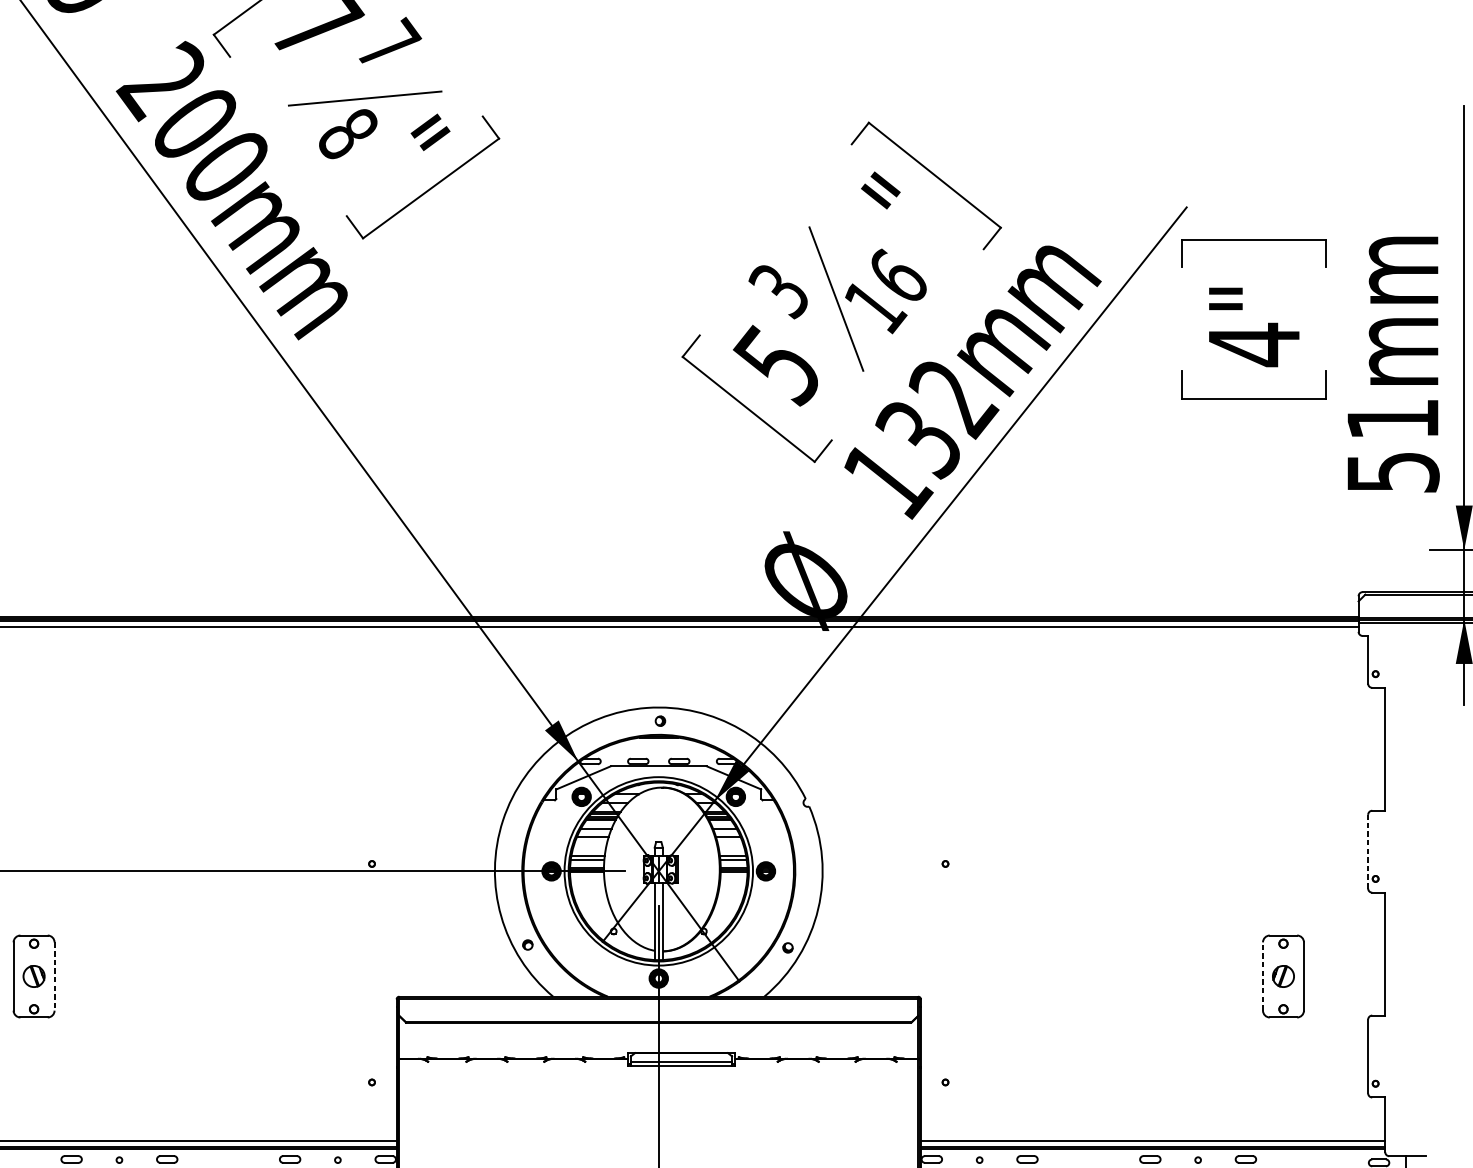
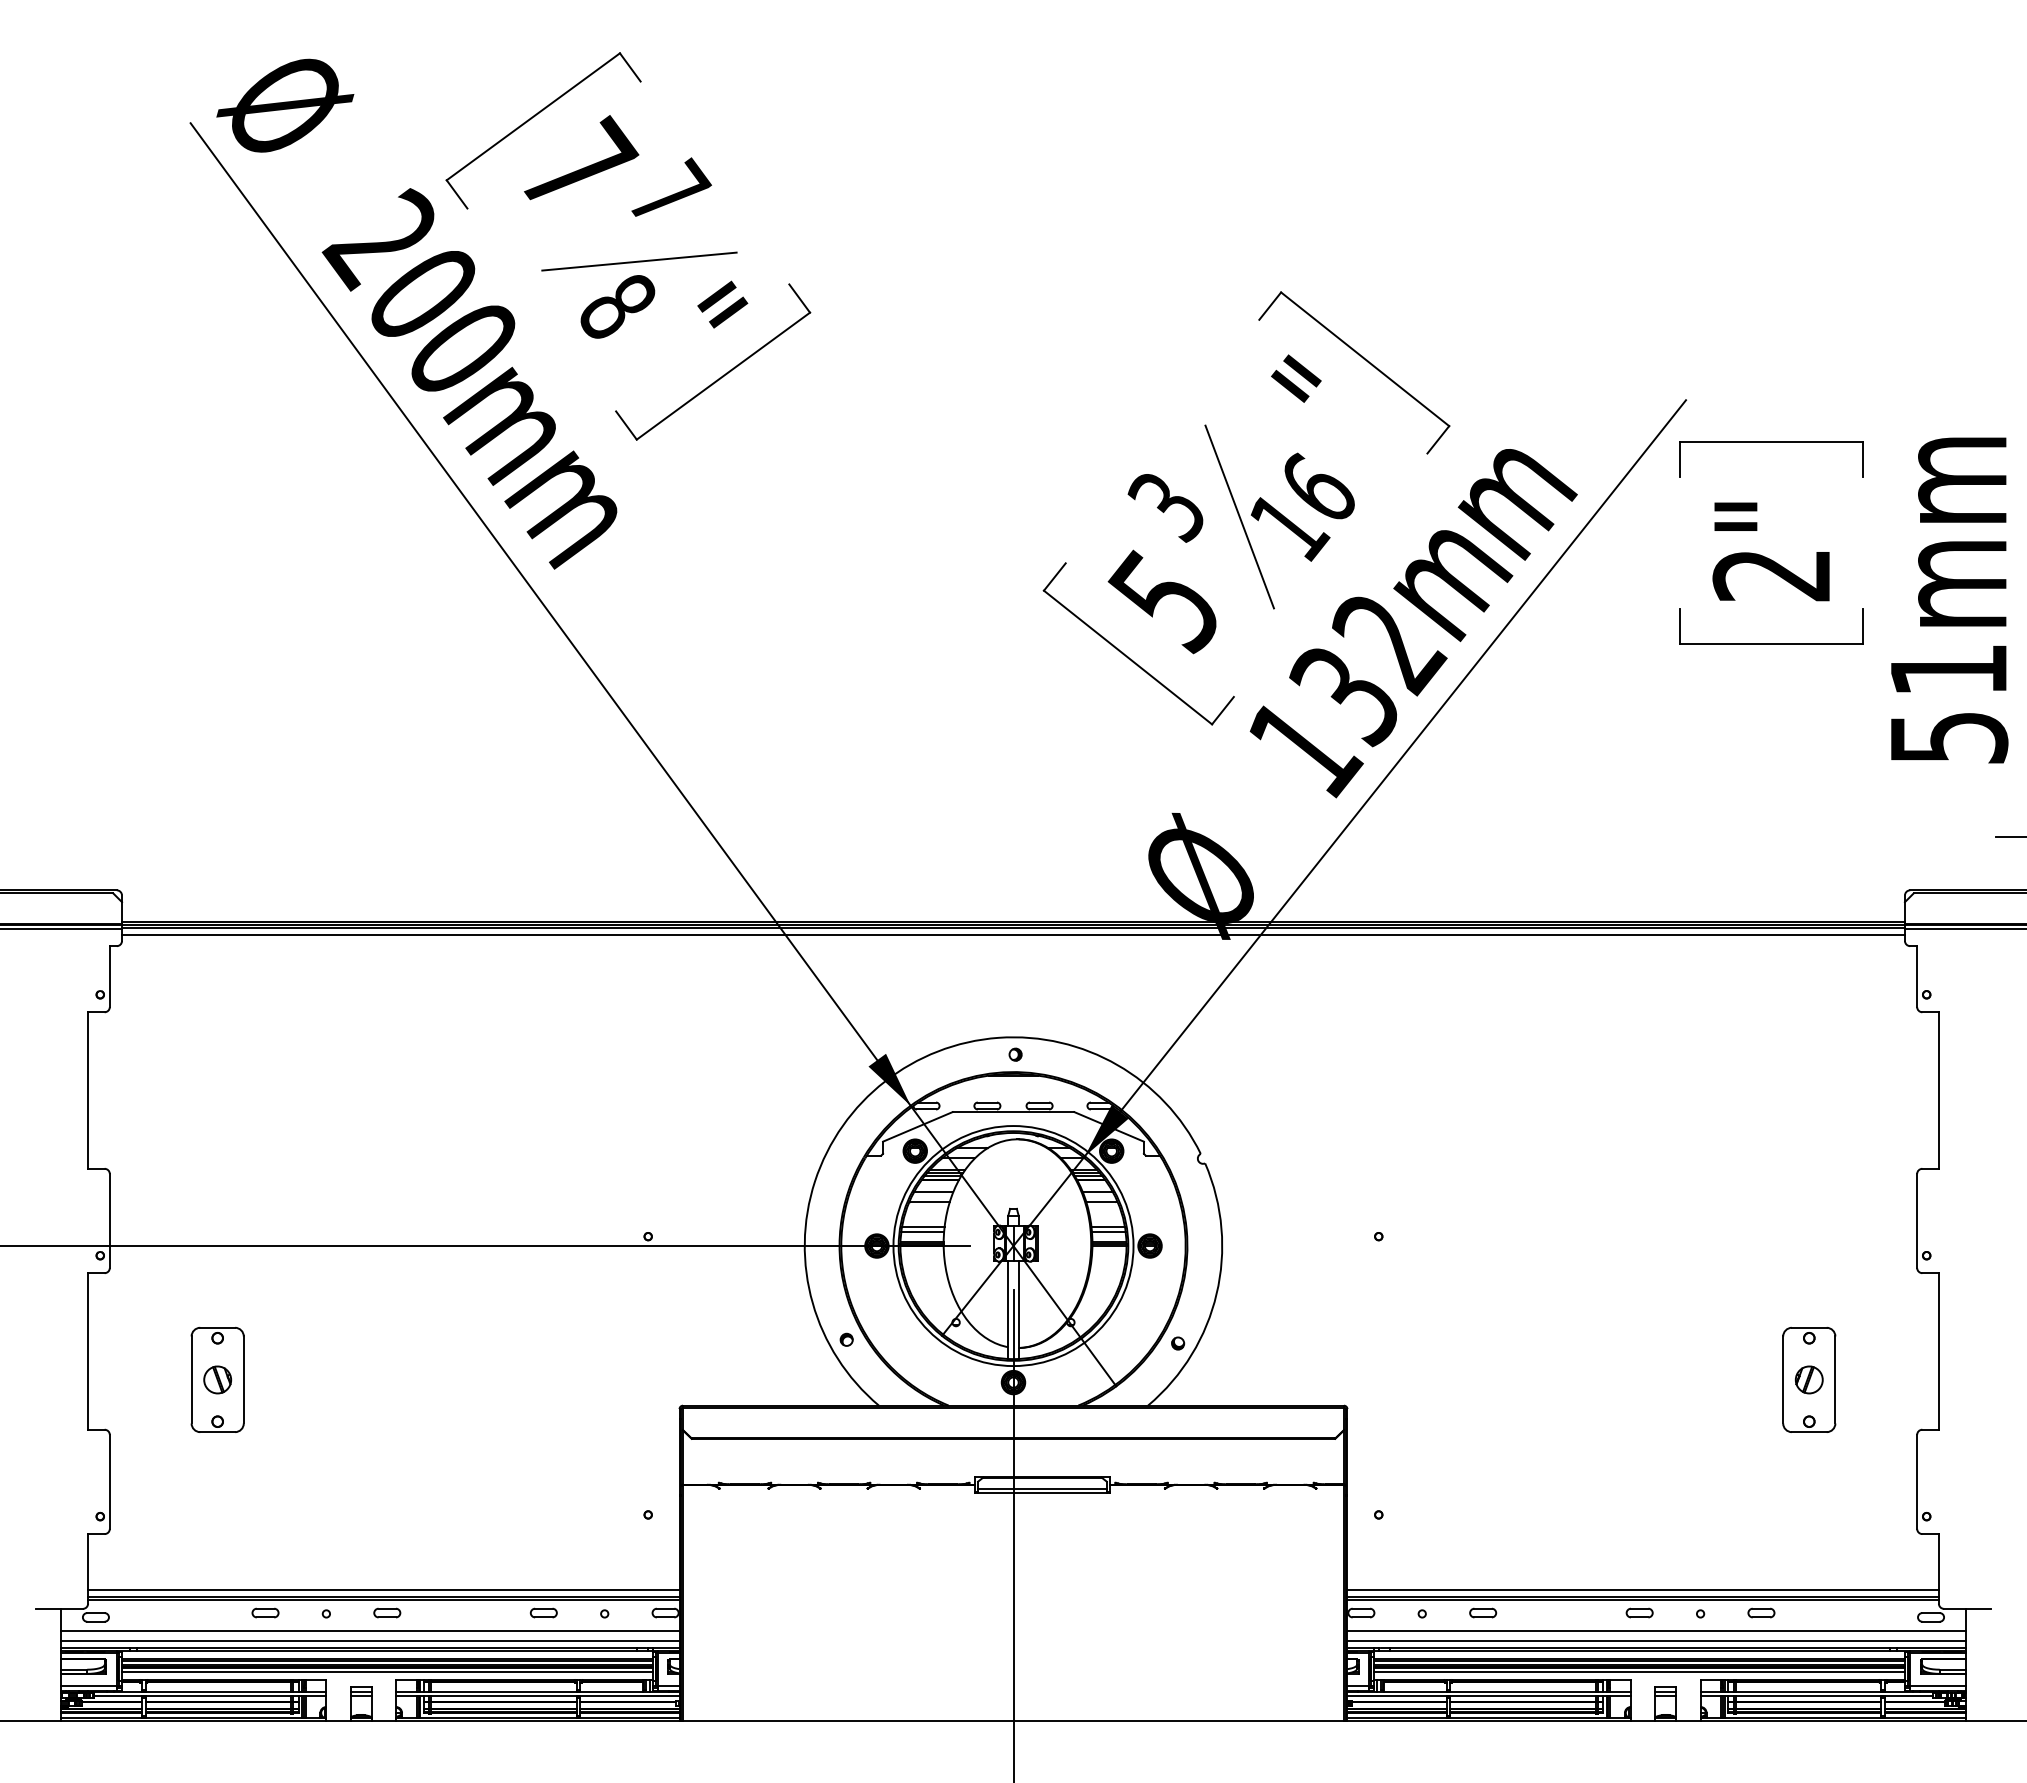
text: (1253, 344) -> (1770, 575), 4" -> 2"
line: (1368, 852) -> (1917, 1221), dashed -> solid
line: (54, 976) -> (243, 1380), dashed -> solid
line: (1263, 976) -> (1783, 1379), dashed -> solid

